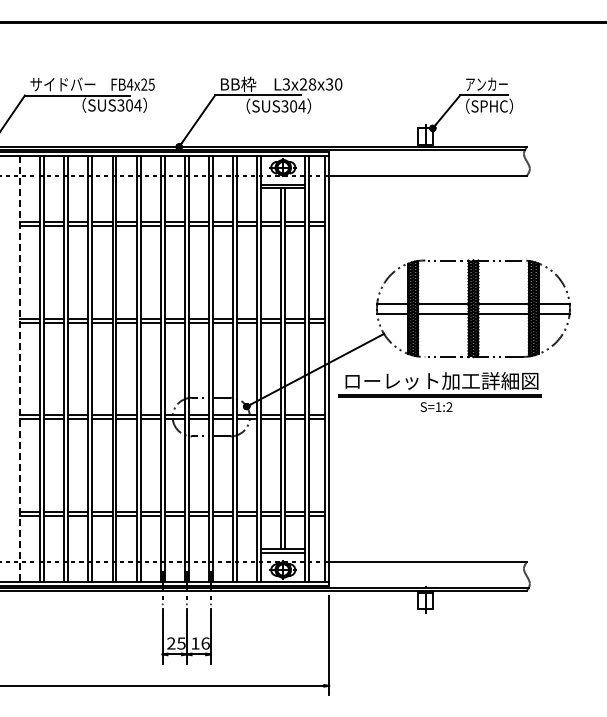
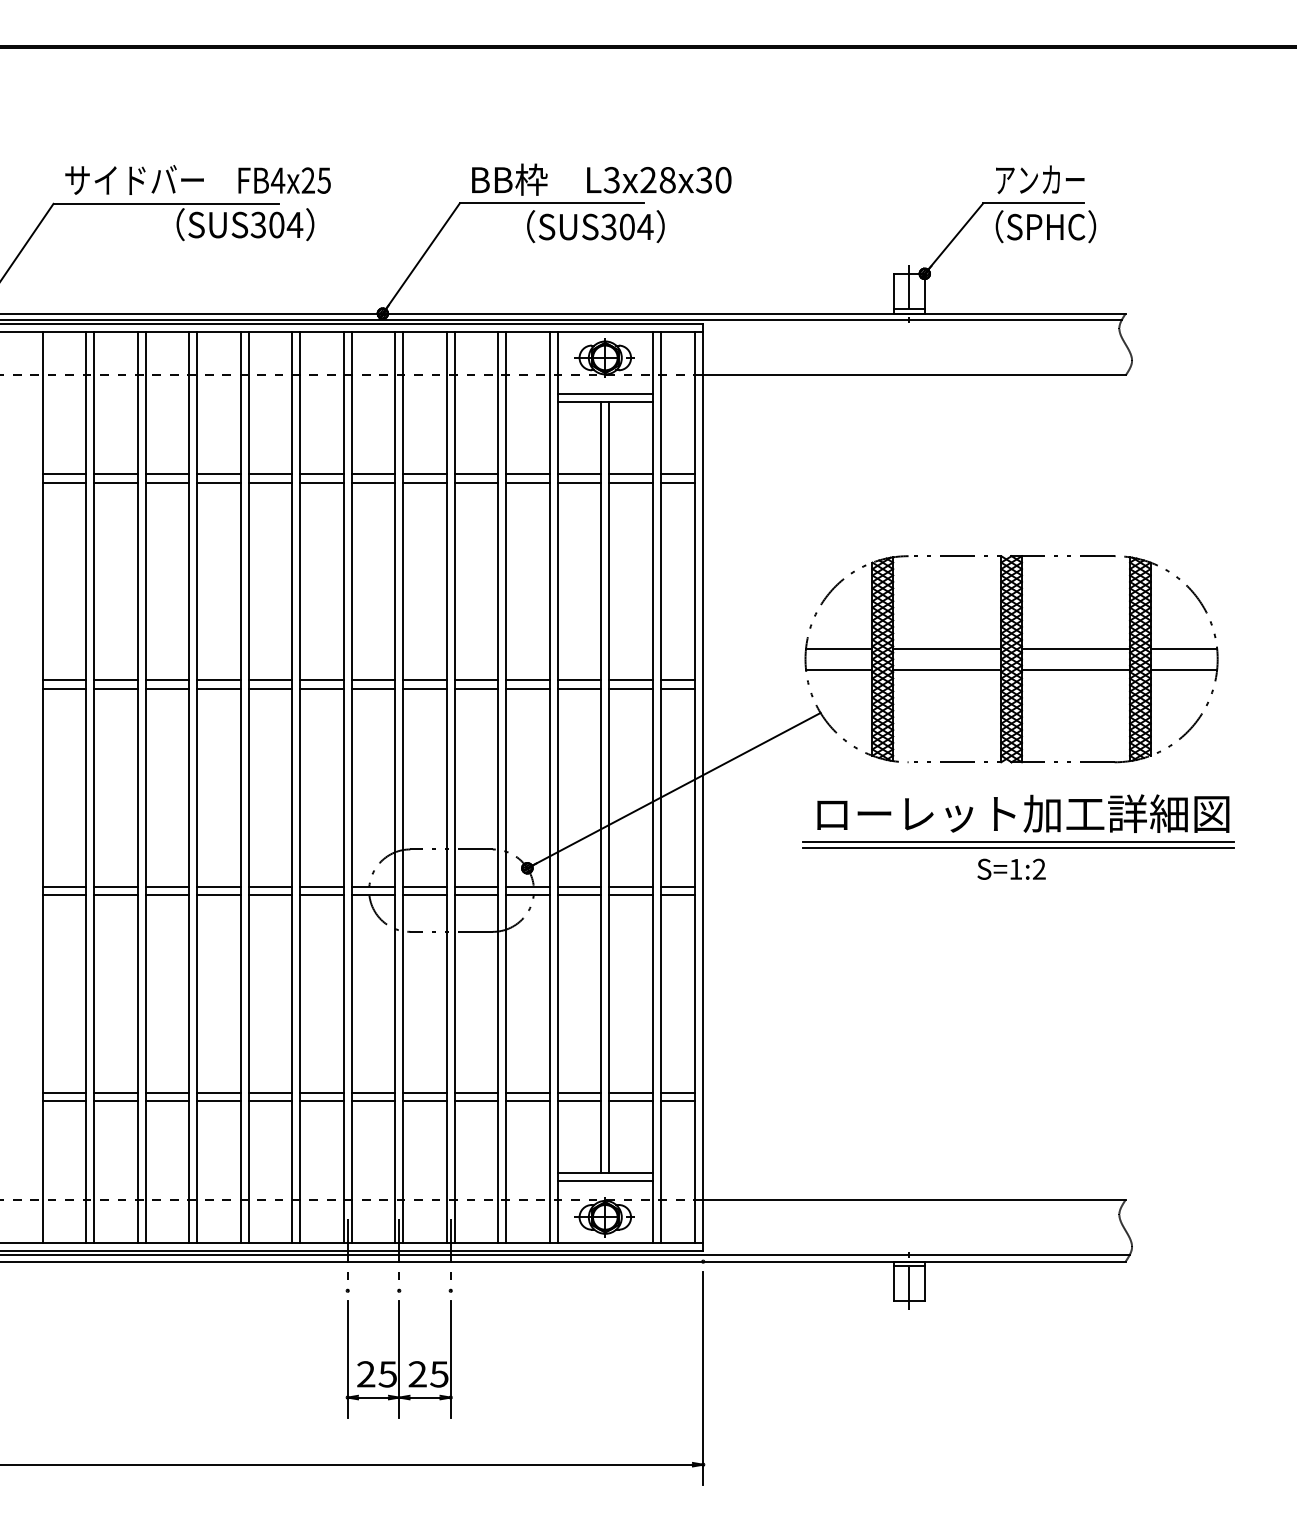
line: (19, 369) -> (41, 788), dashed -> solid
part: (439, 391) -> (1018, 835), moved
text: (200, 643) -> (428, 1374), 16 -> 25

